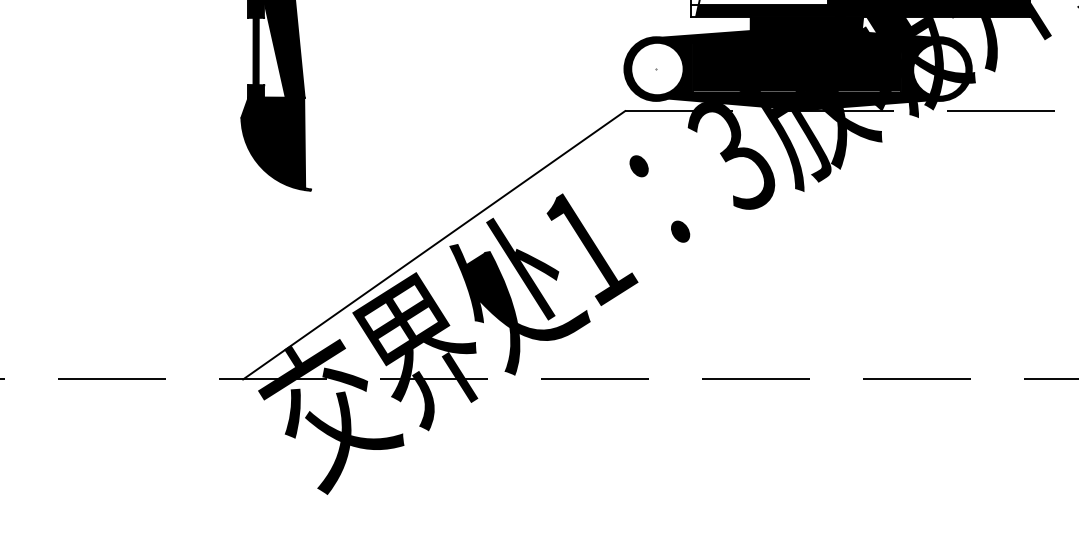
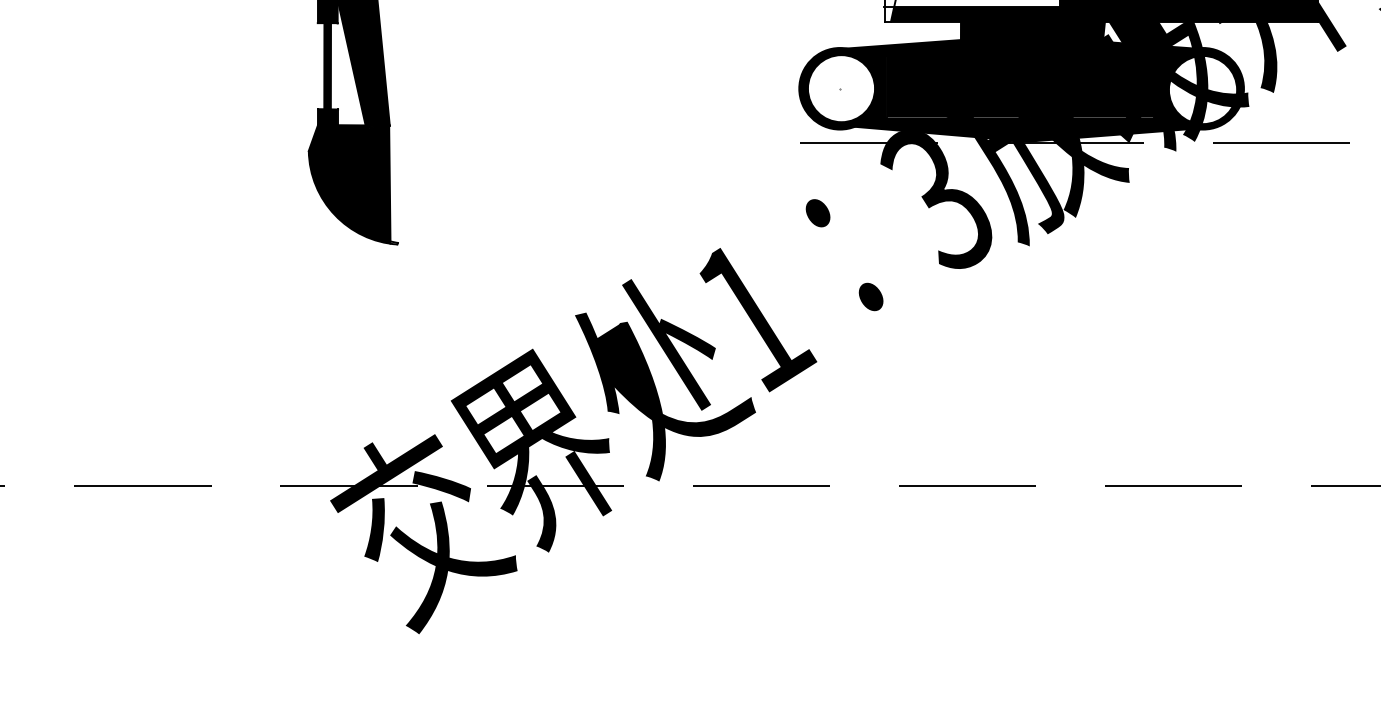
line: (434, 245) -> (555, 314), removed

